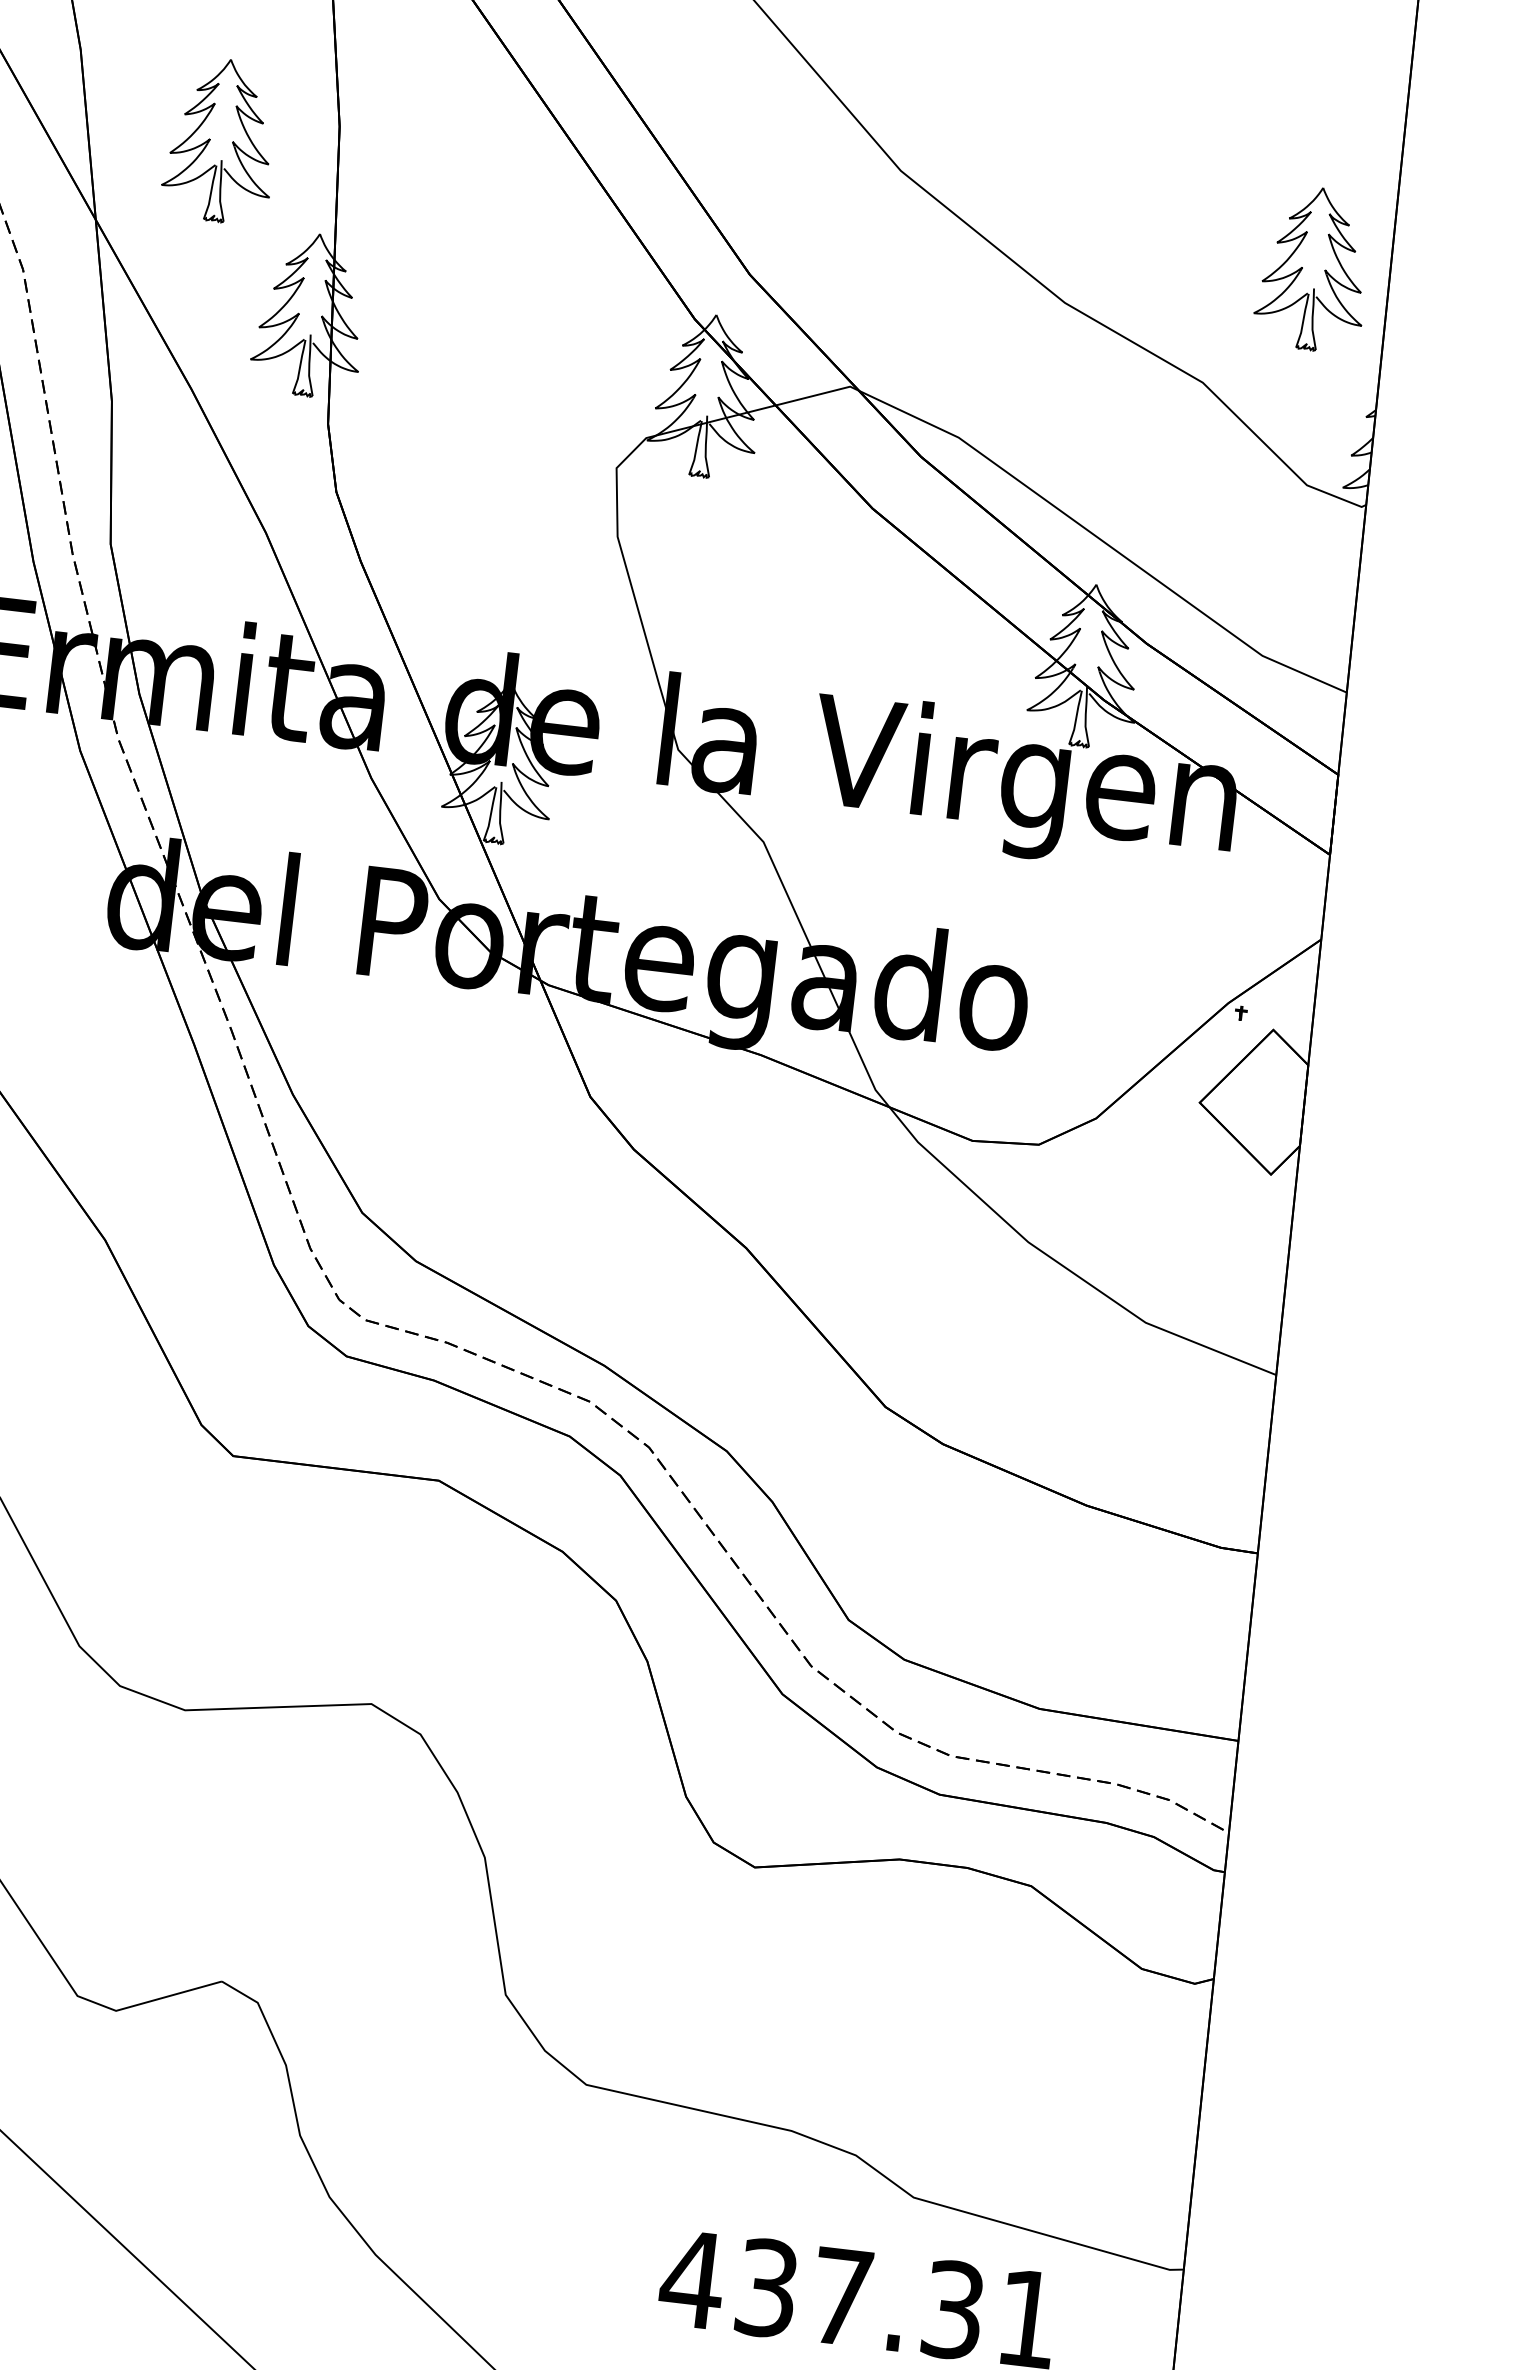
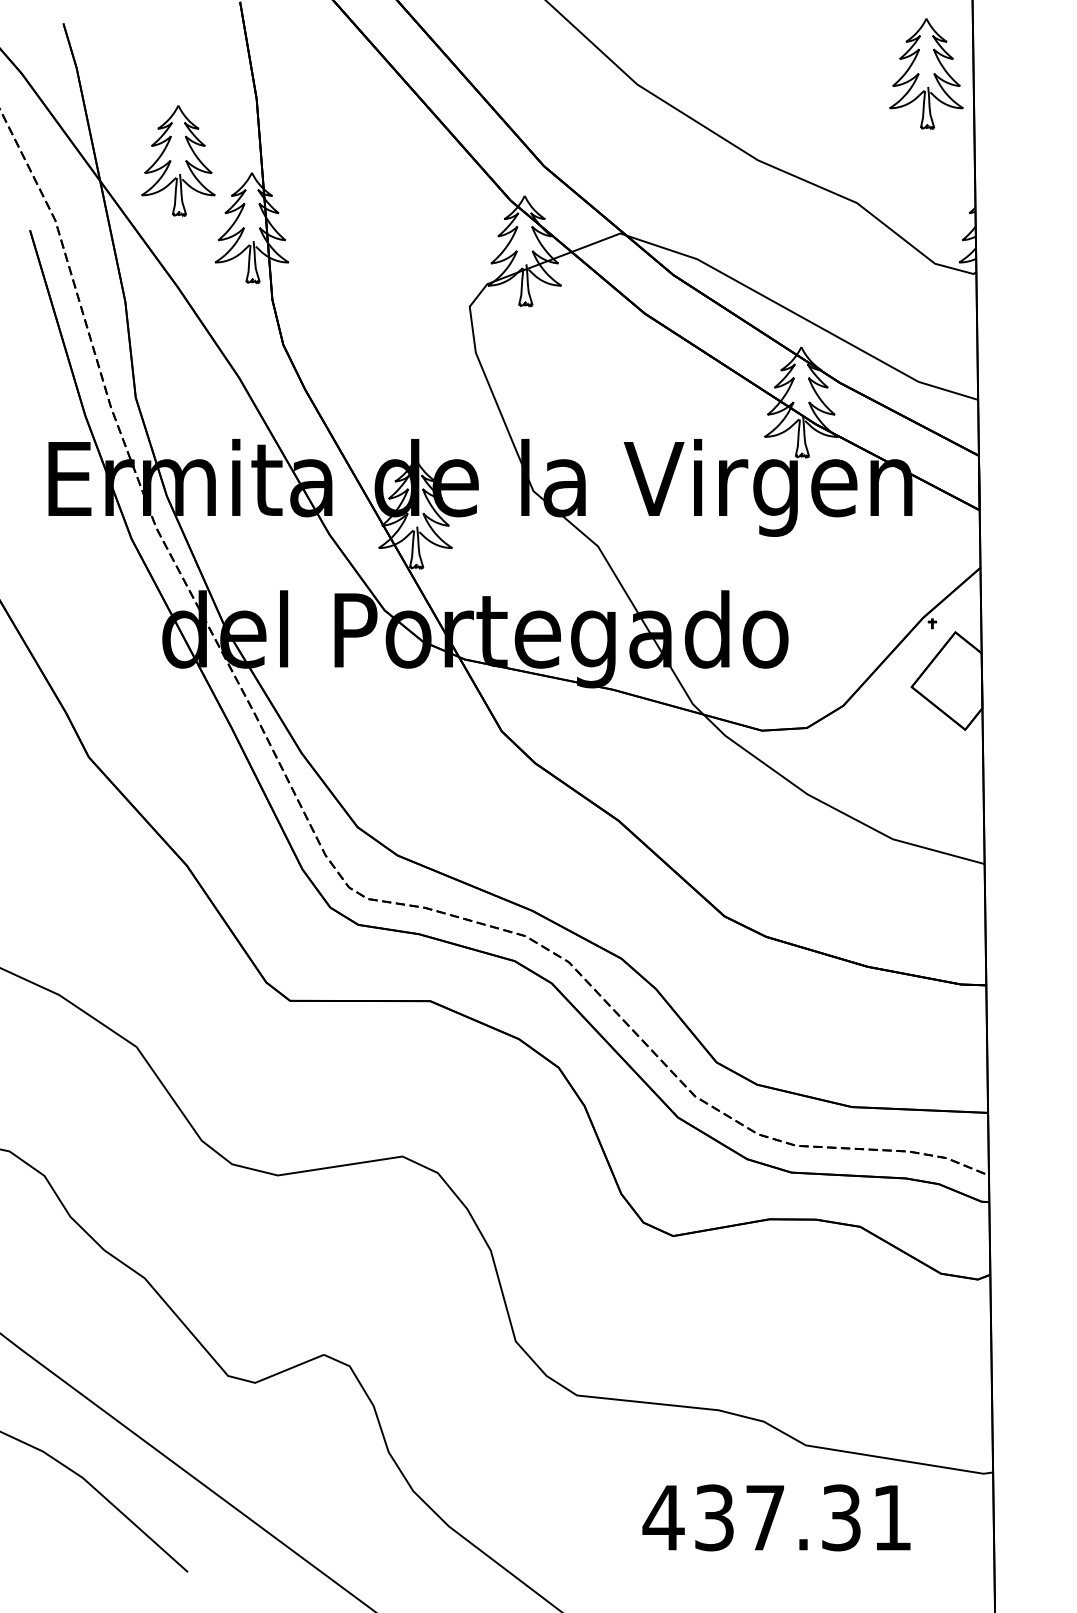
part: (221, 140) -> (178, 160), moved
part: (1313, 268) -> (926, 73), moved

